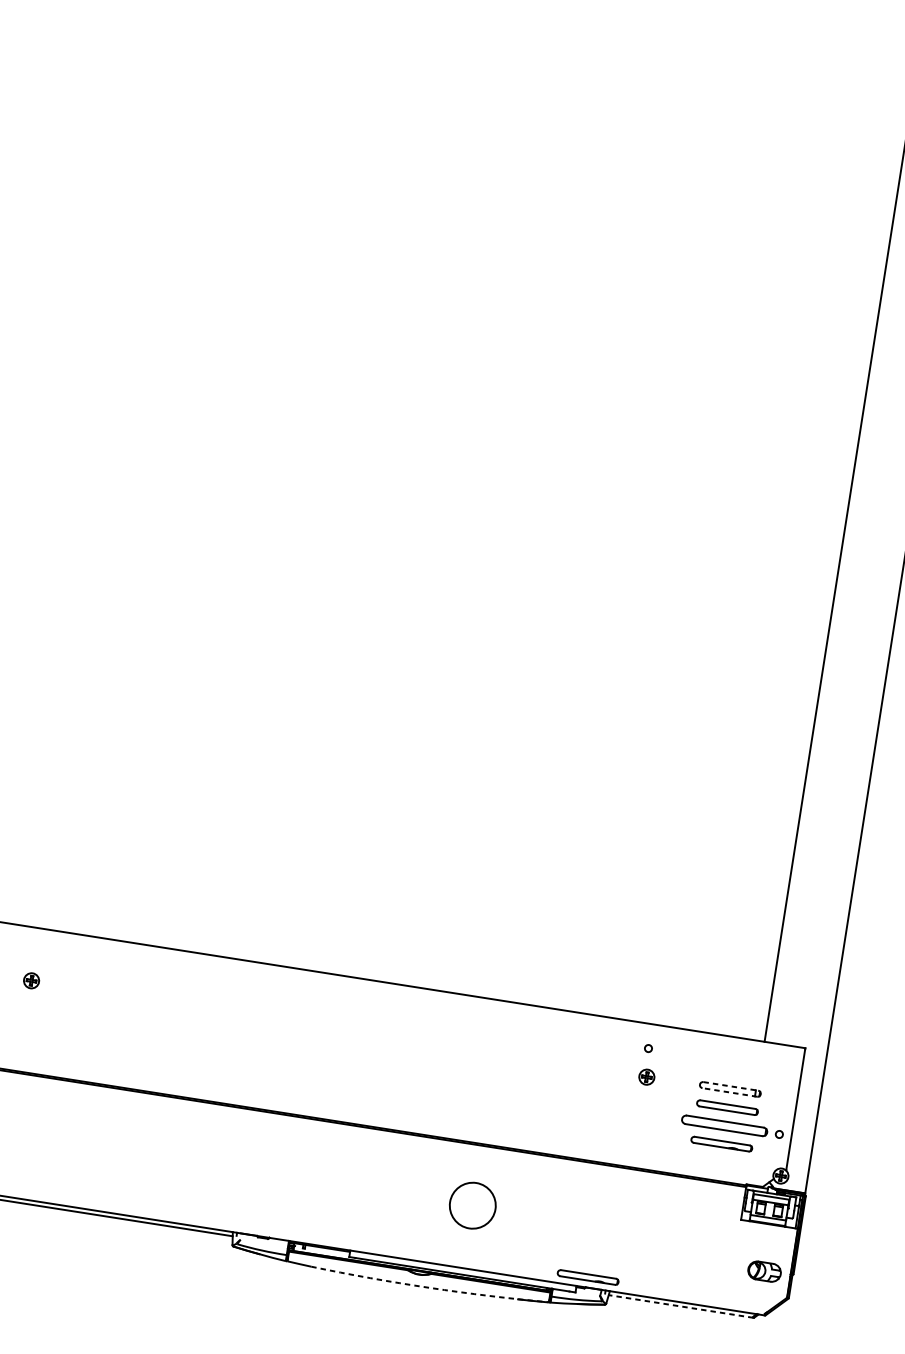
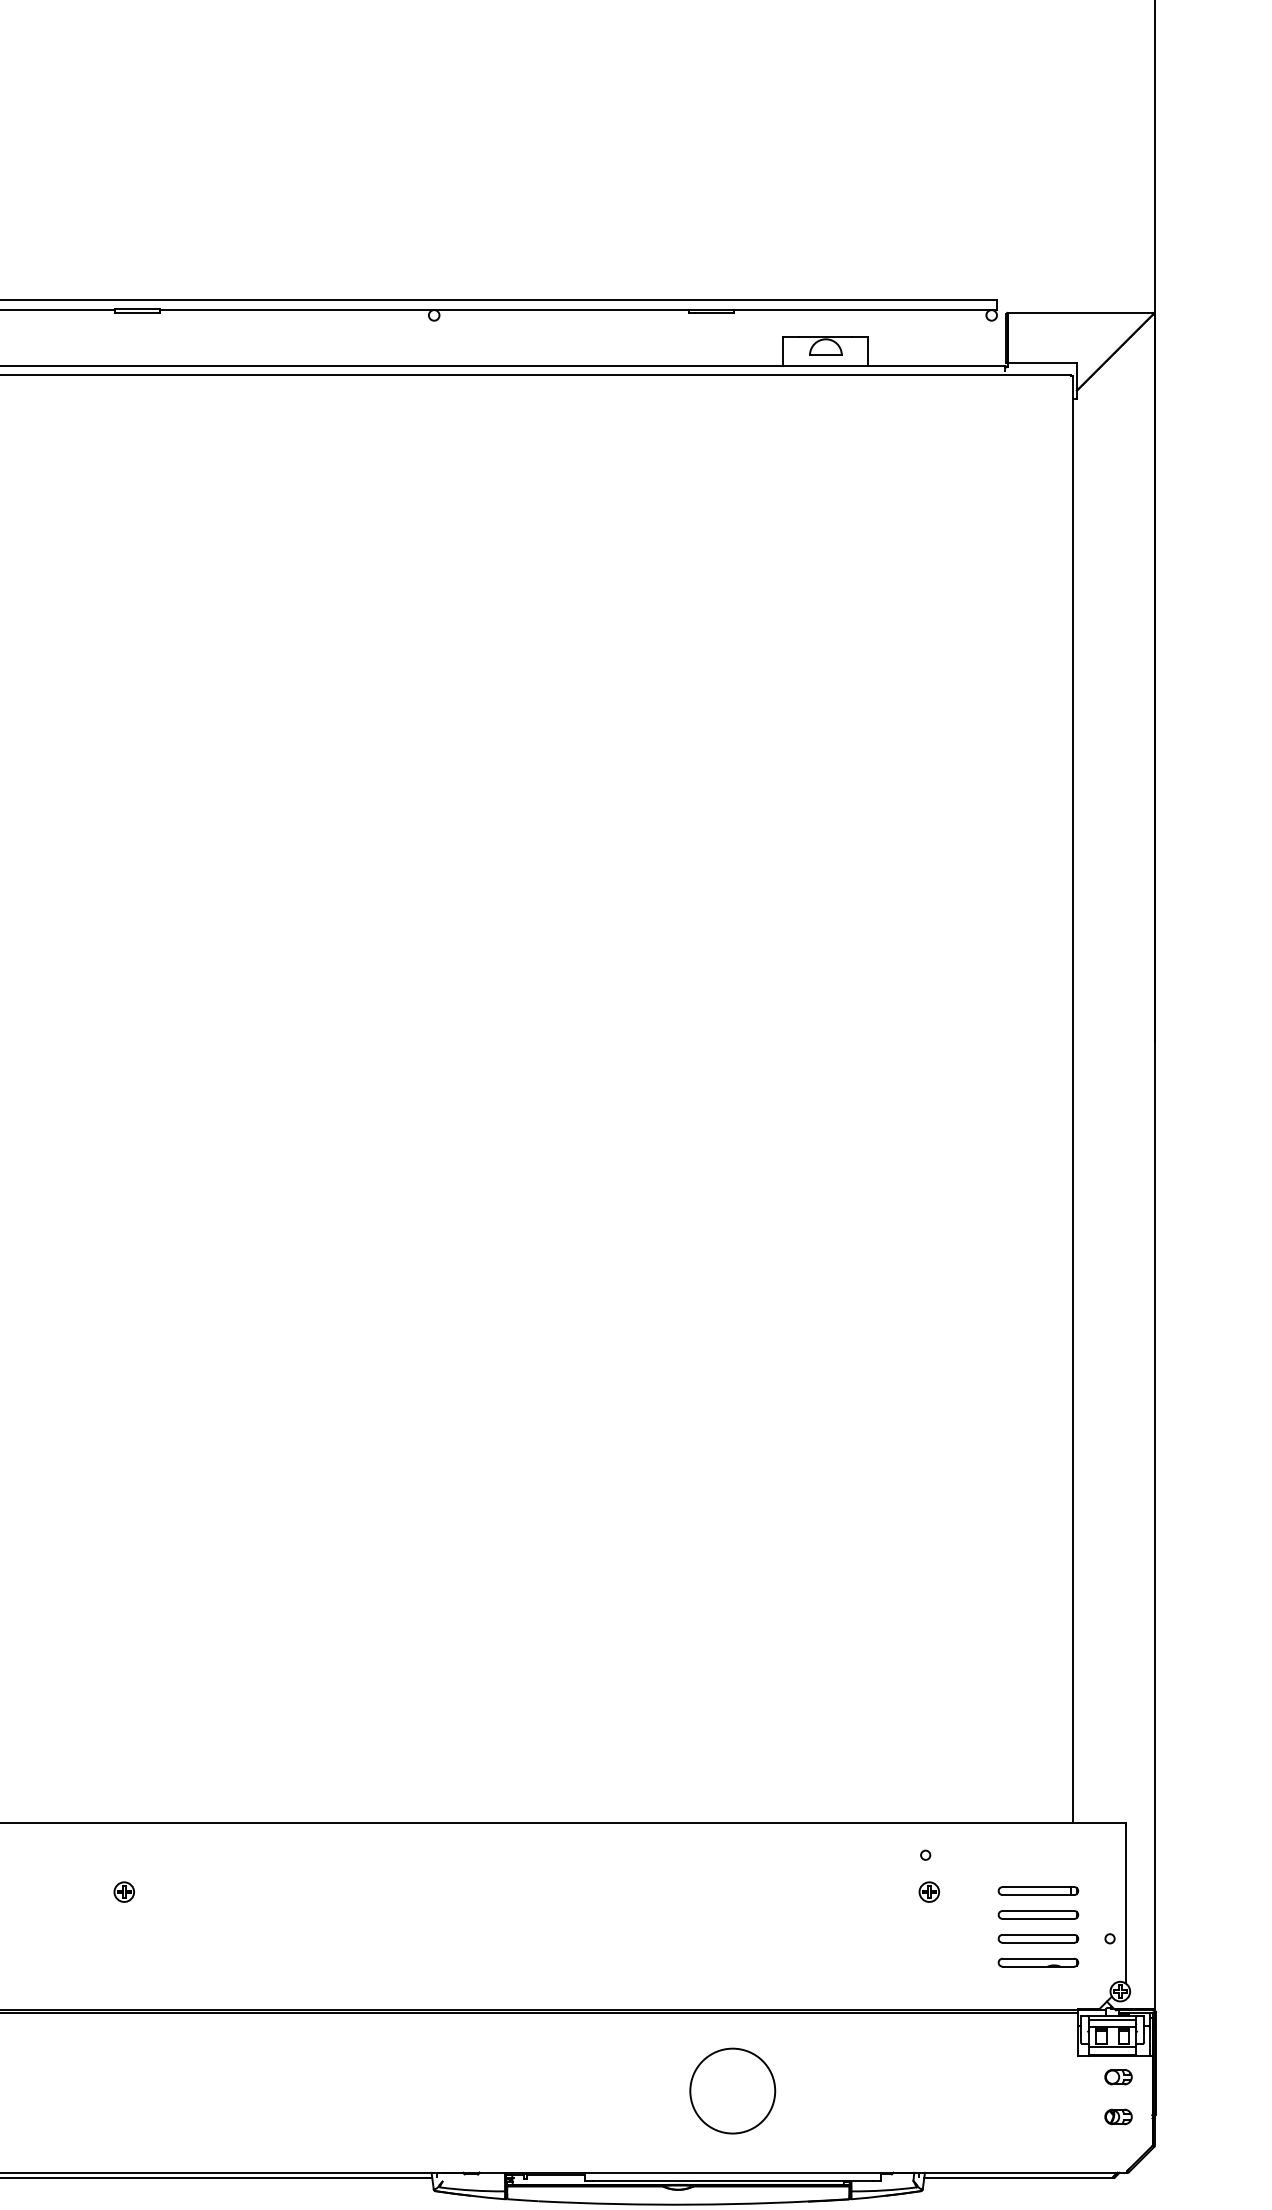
line: (730, 1086) -> (1038, 1887), dashed -> solid
line: (729, 1092) -> (1038, 1895), dashed -> solid
part: (724, 1125) -> (1038, 1938), size x0.71
circle: (472, 1205) -> (732, 2090), size x1.43
part: (769, 1241) -> (1118, 2077), added
part: (764, 1271) -> (1118, 2116), size x0.62
part: (588, 1277) -> (894, 2159), removed
arc: (429, 1287) -> (693, 2204), dashed -> solid
line: (680, 1306) -> (1018, 2178), dashed -> solid

